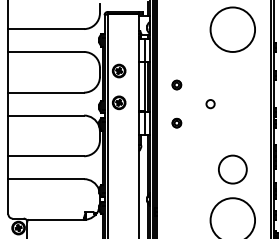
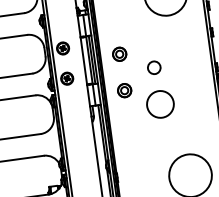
part: (176, 84) -> (119, 53), size x1.6
circle: (210, 104) -> (154, 68), size x1.6
part: (176, 122) -> (124, 89), size x1.6
circle: (232, 169) -> (160, 104), moved

